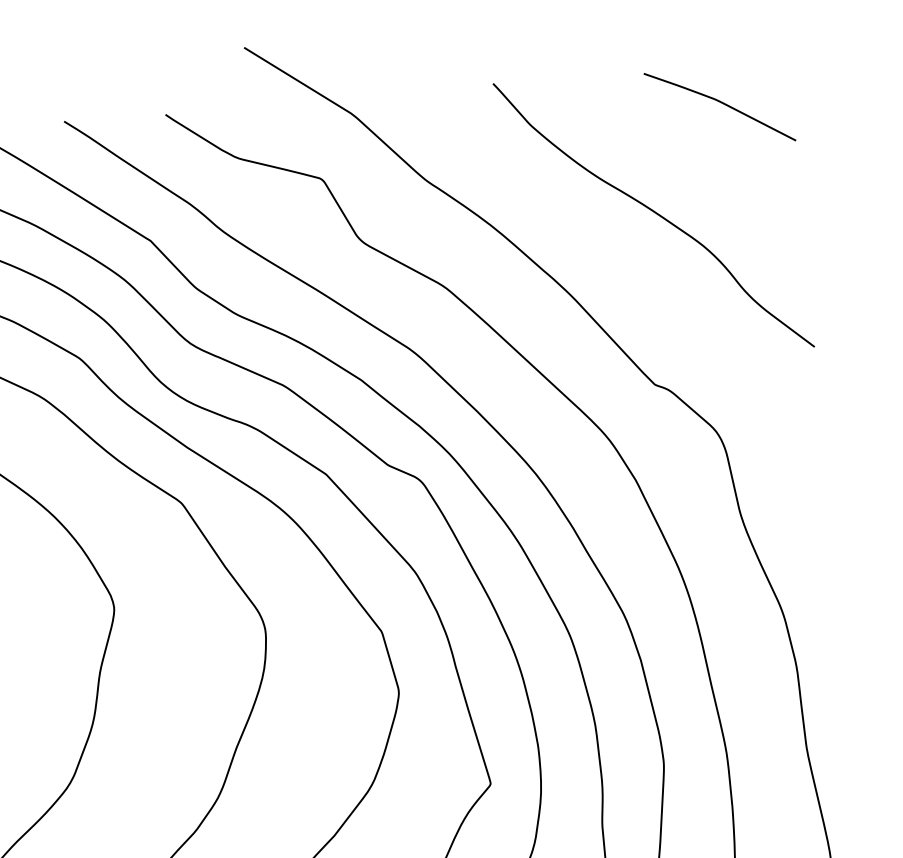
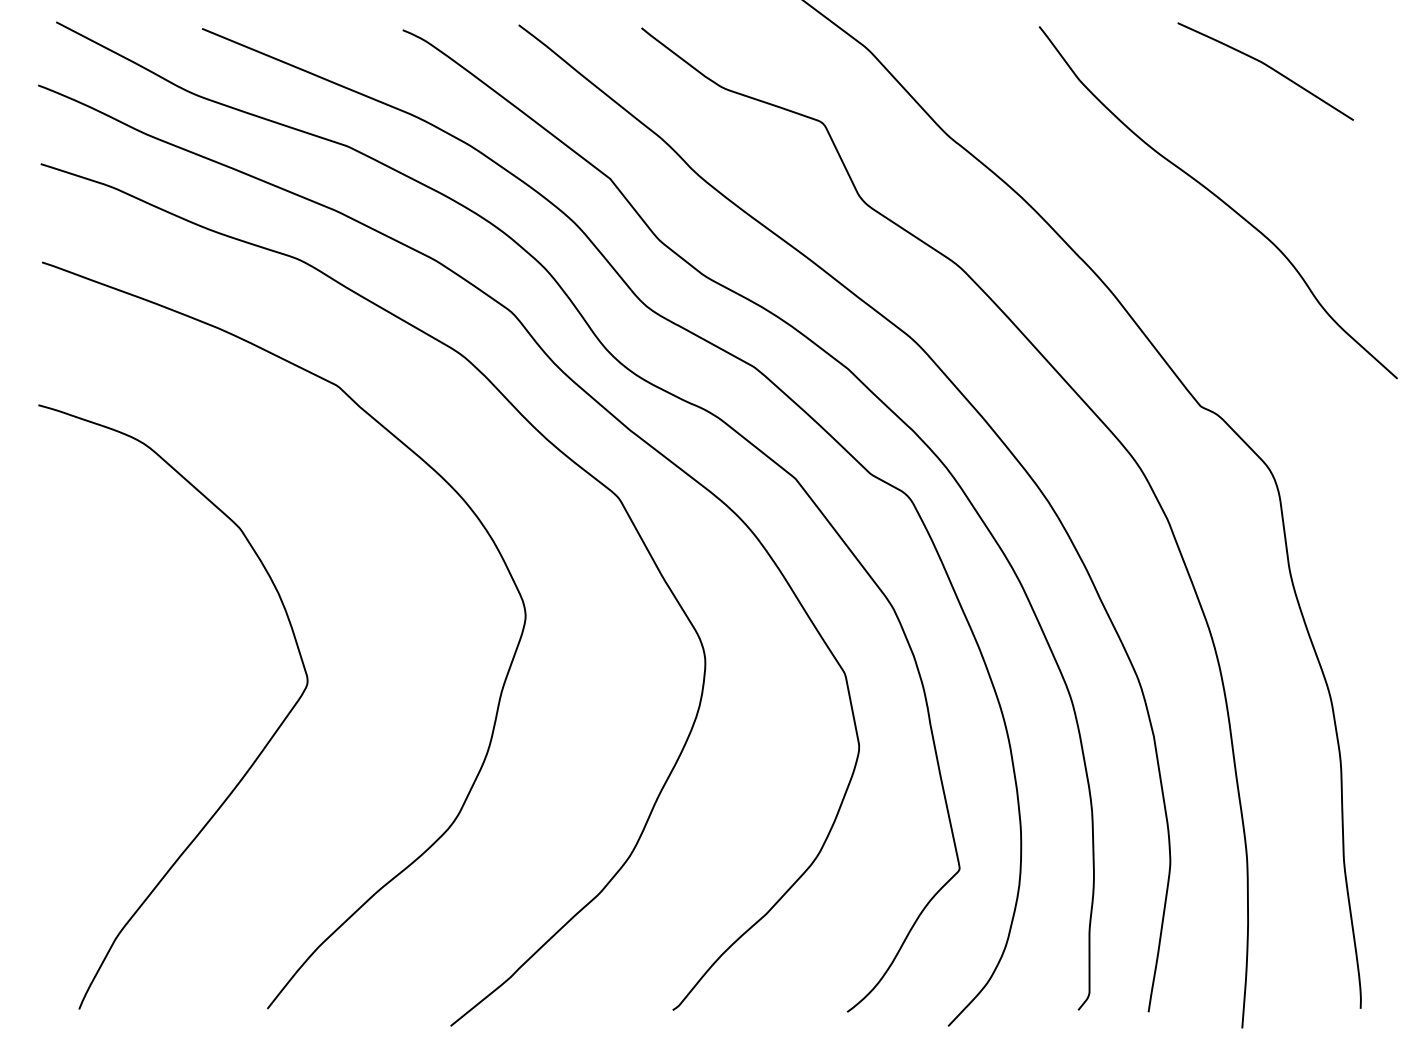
curve: (721, 103) -> (1268, 67), moved

